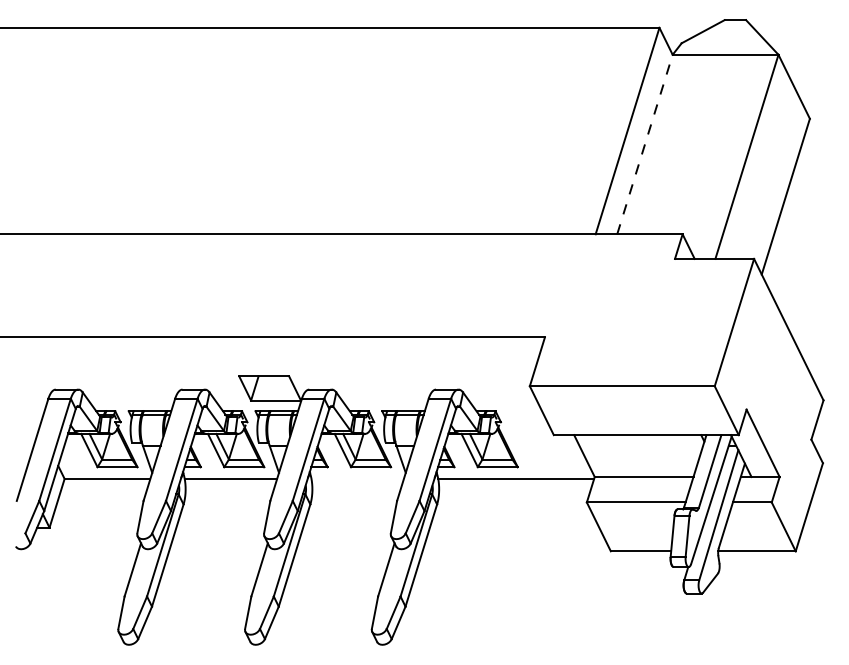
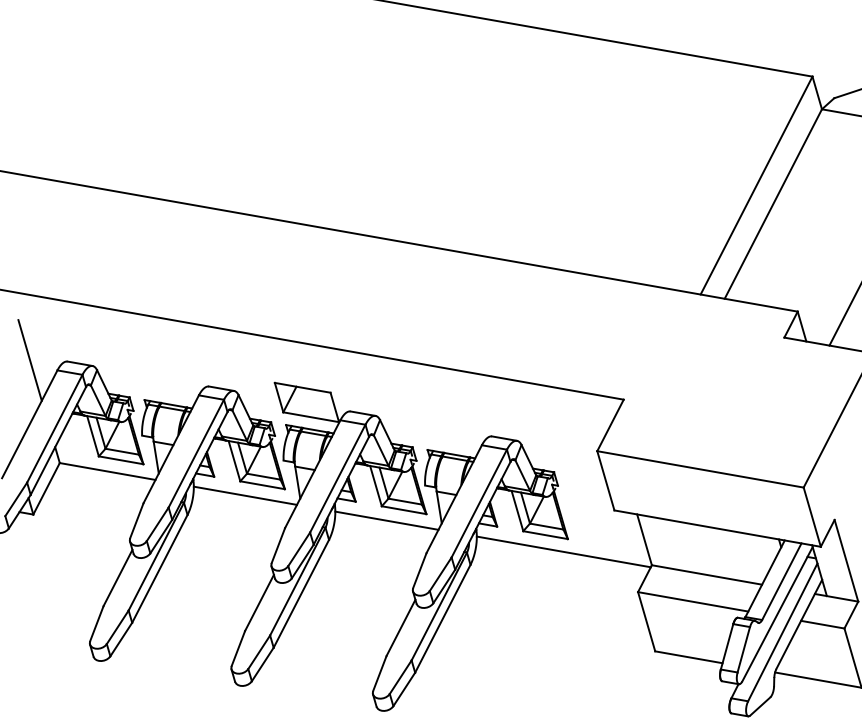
line: (644, 144) -> (772, 203), dashed -> solid
line: (22, 394) -> (29, 360), added
line: (357, 478) -> (386, 520), added

